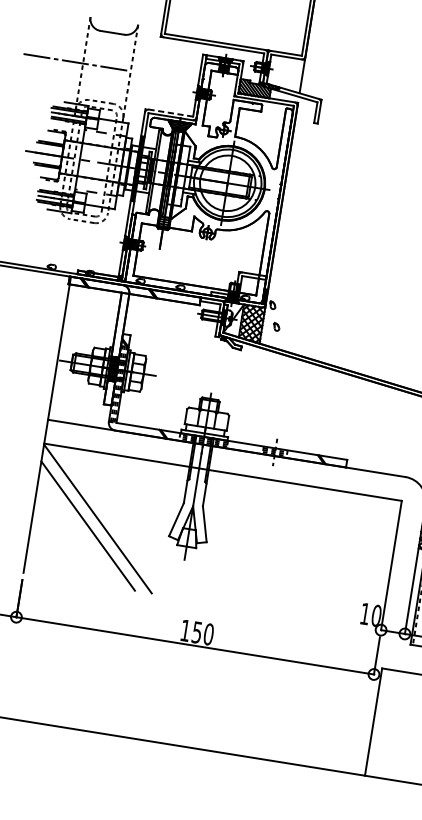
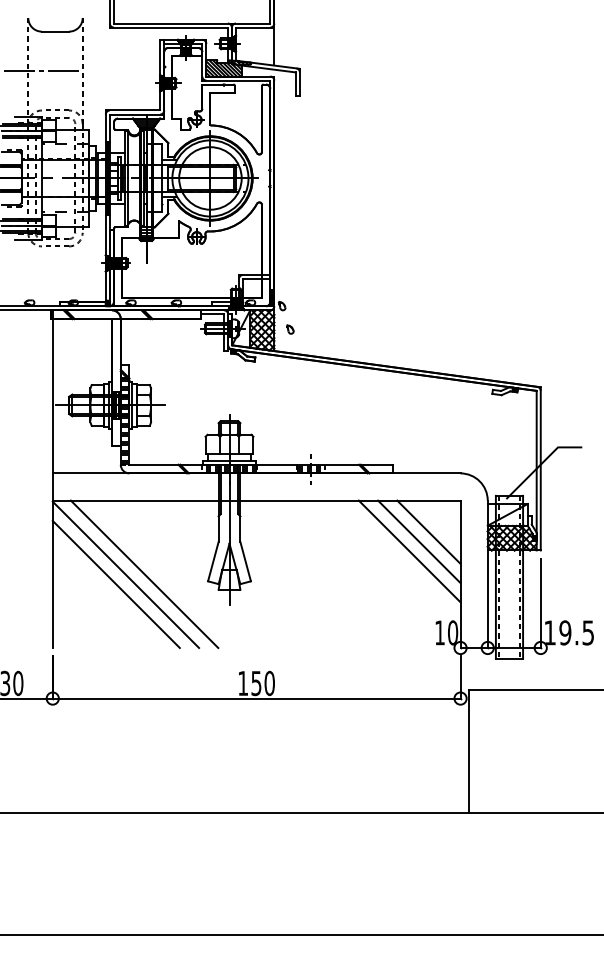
line: (168, 112) -> (132, 110), dashed -> solid
line: (114, 521) -> (144, 574), added
line: (369, 523) -> (428, 531), added
line: (360, 530) -> (419, 541), added
line: (349, 538) -> (409, 551), added

